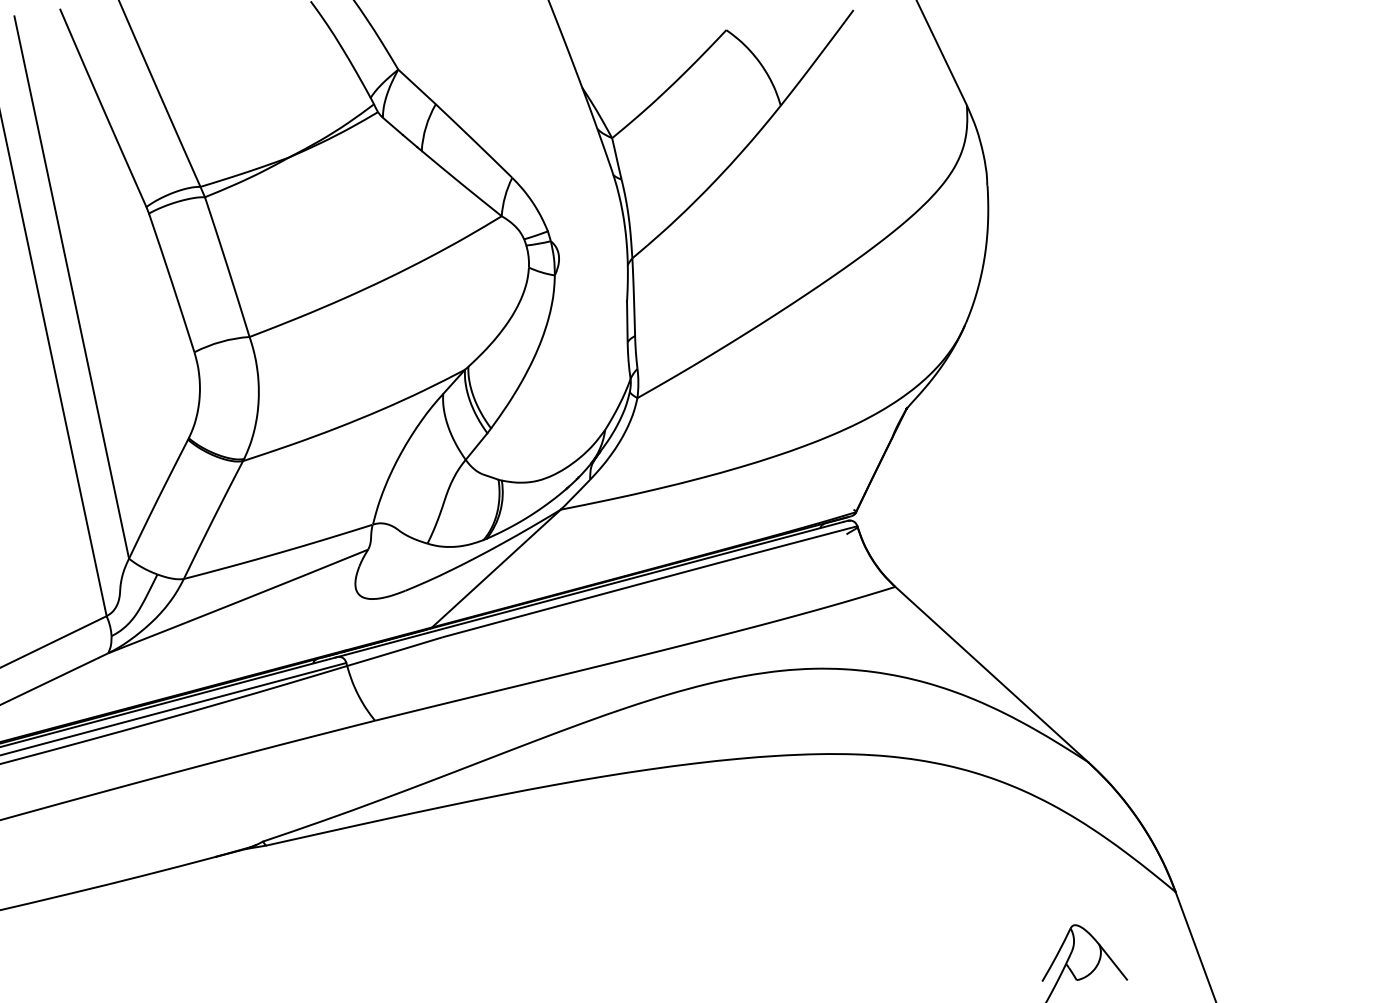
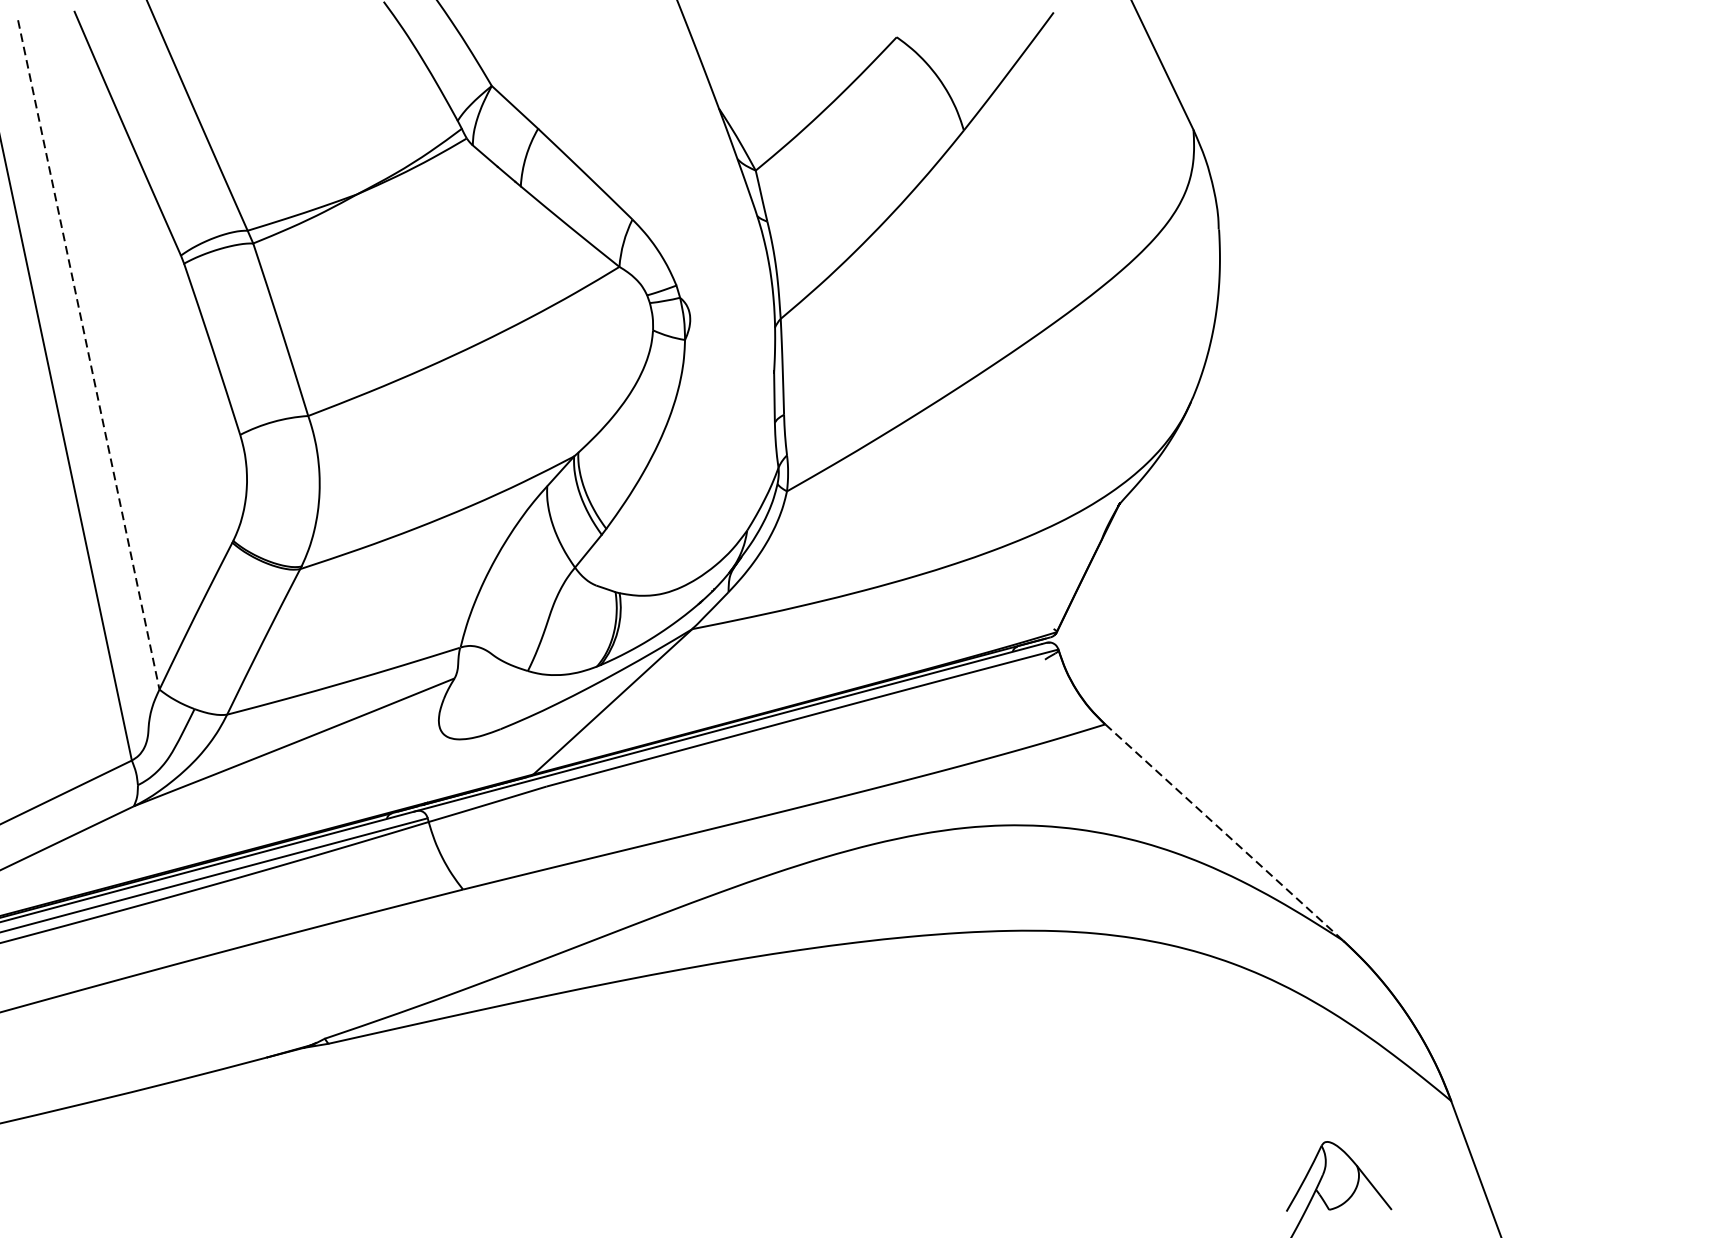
line: (71, 288) -> (88, 356), solid -> dashed
line: (992, 674) -> (1225, 832), solid -> dashed

